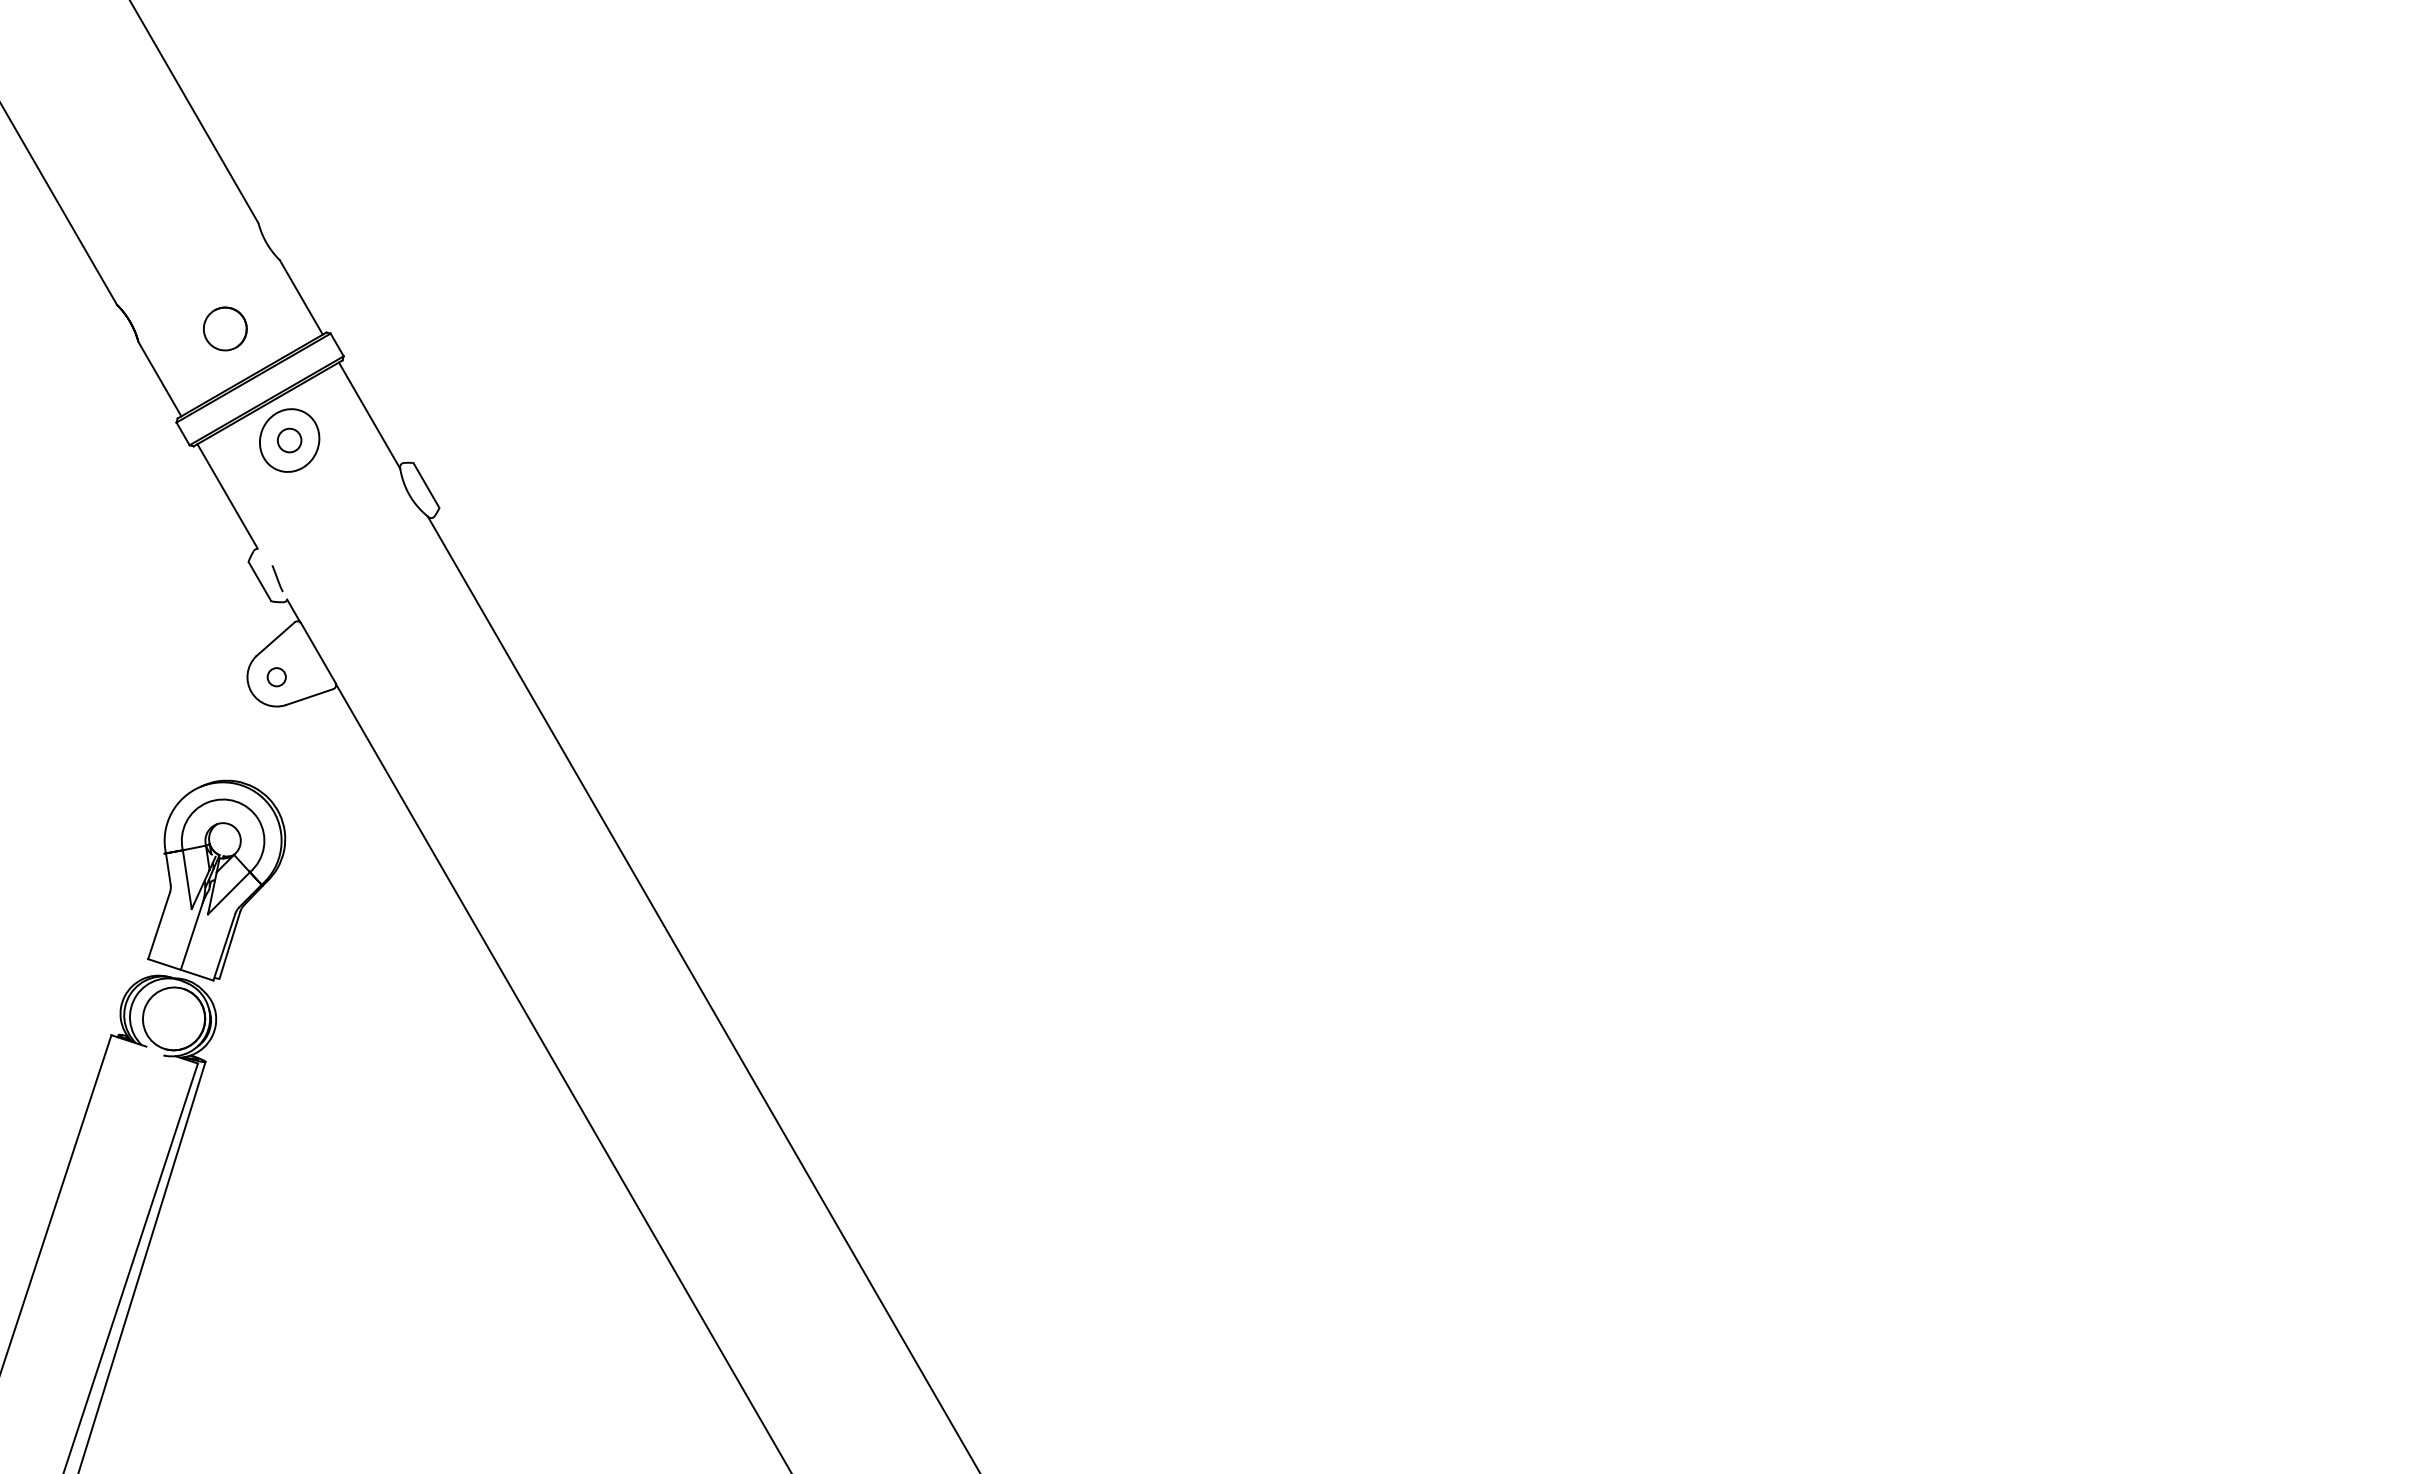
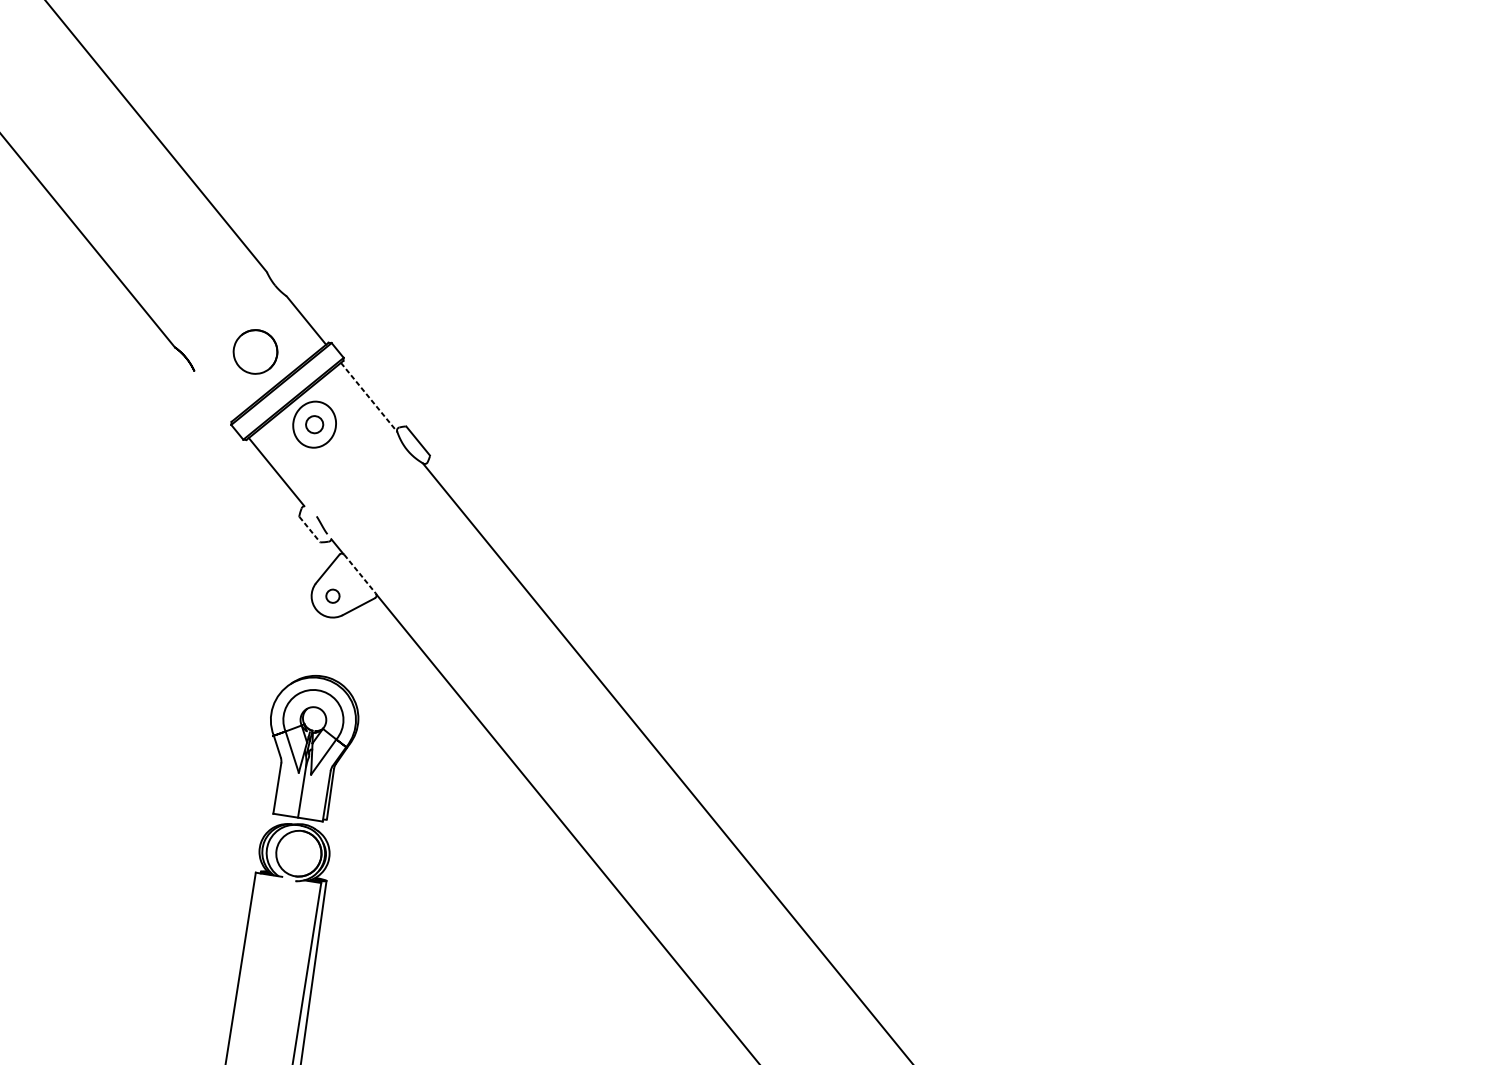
part: (224, 328) -> (254, 351), size x1.4
line: (159, 378) -> (213, 395), removed
line: (369, 416) -> (369, 398), solid -> dashed
line: (260, 582) -> (310, 530), solid -> dashed
line: (318, 653) -> (360, 574), solid -> dashed

